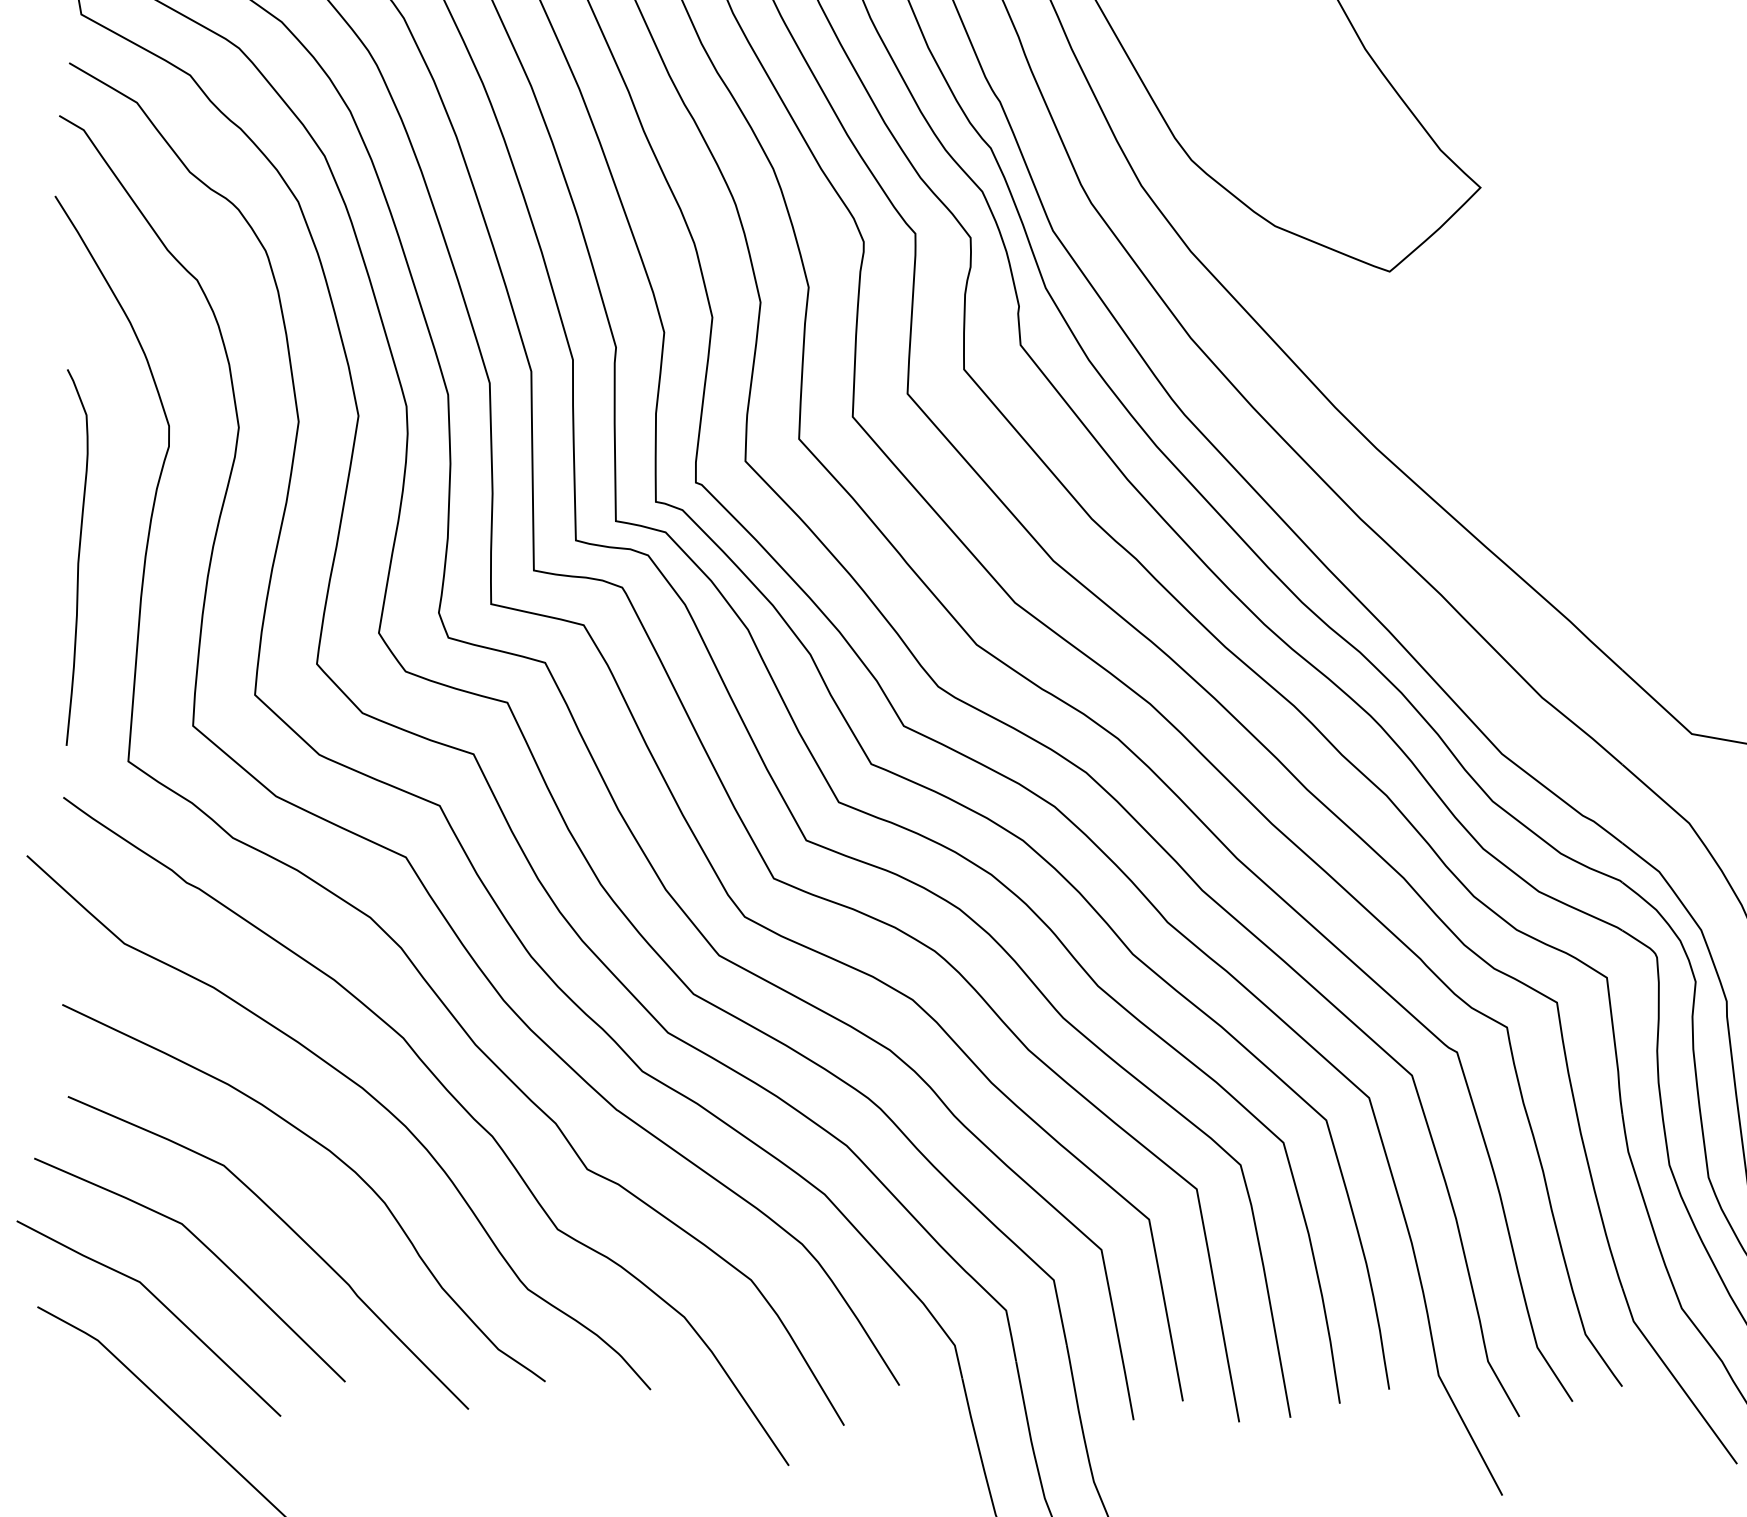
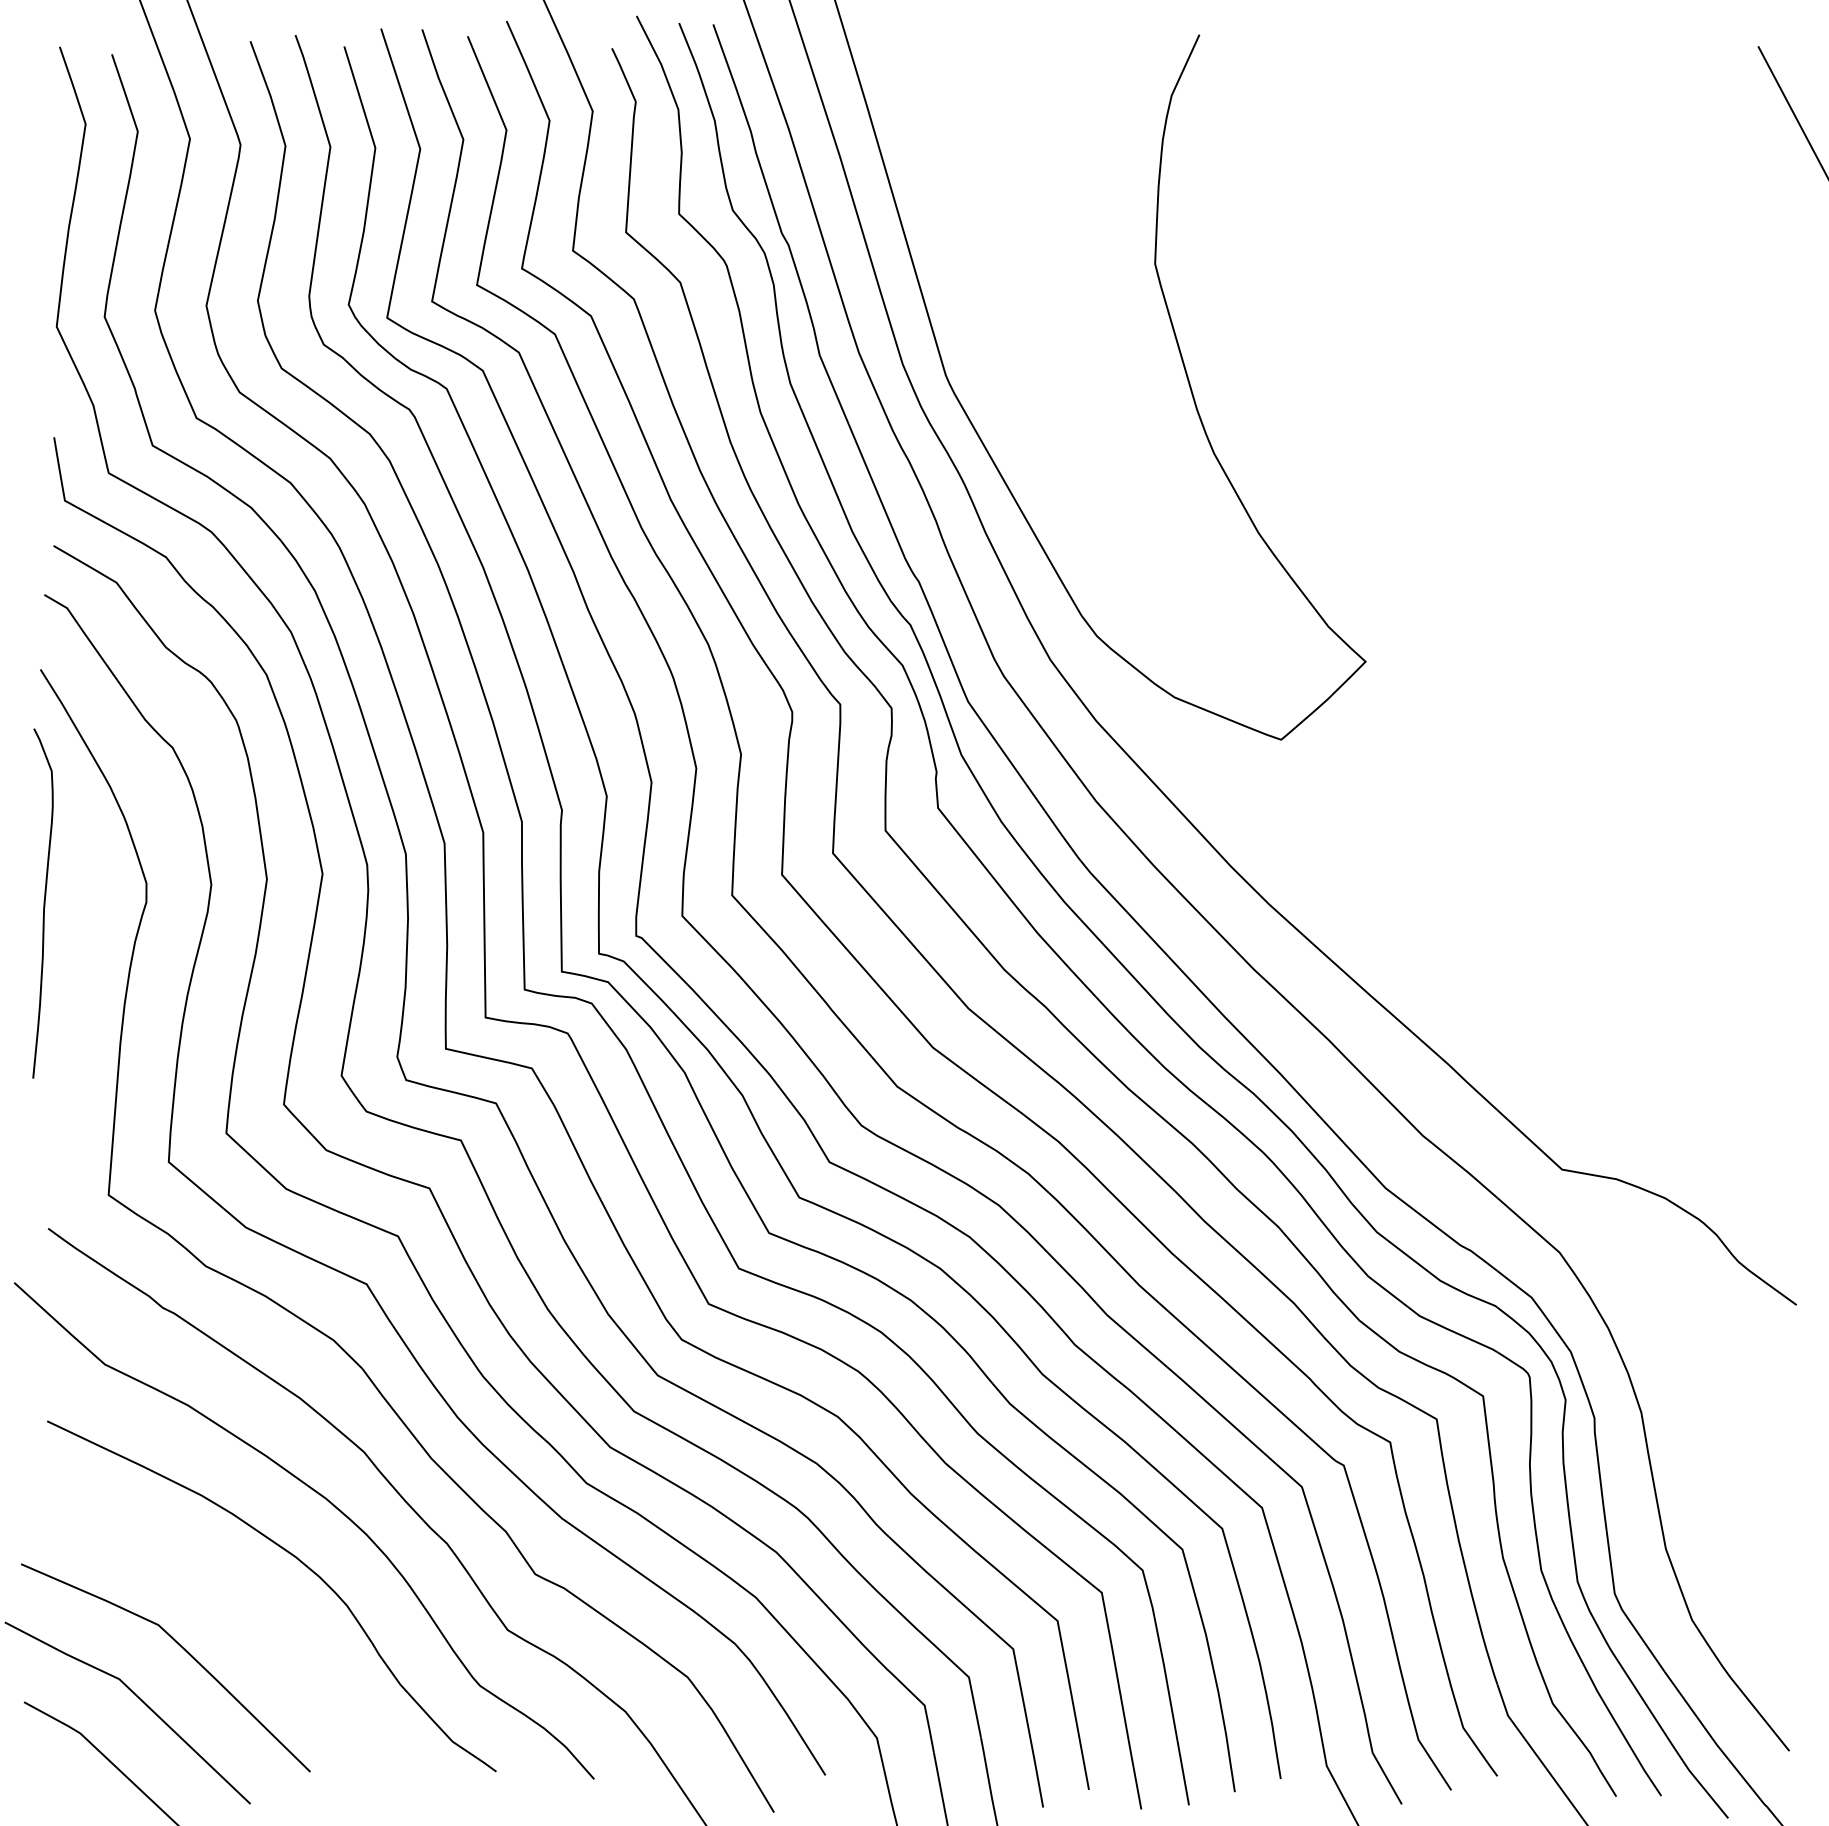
curve: (77, 557) -> (43, 903), moved
curve: (290, 1229) -> (259, 1630), removed

